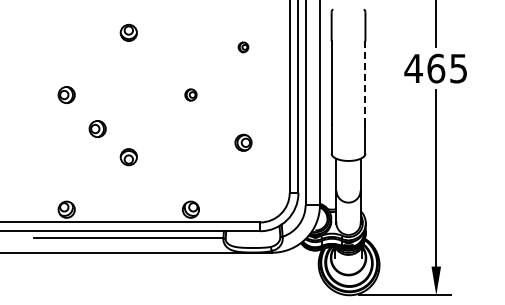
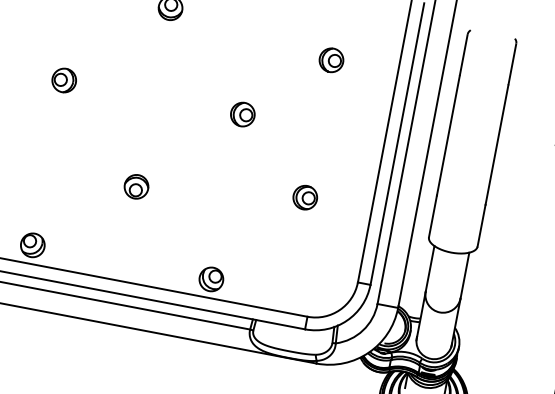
part: (243, 47) -> (331, 60), size x1.67
line: (365, 82) -> (497, 144), dashed -> solid
part: (190, 94) -> (242, 113), size x1.43
part: (97, 128) -> (99, 137), removed

